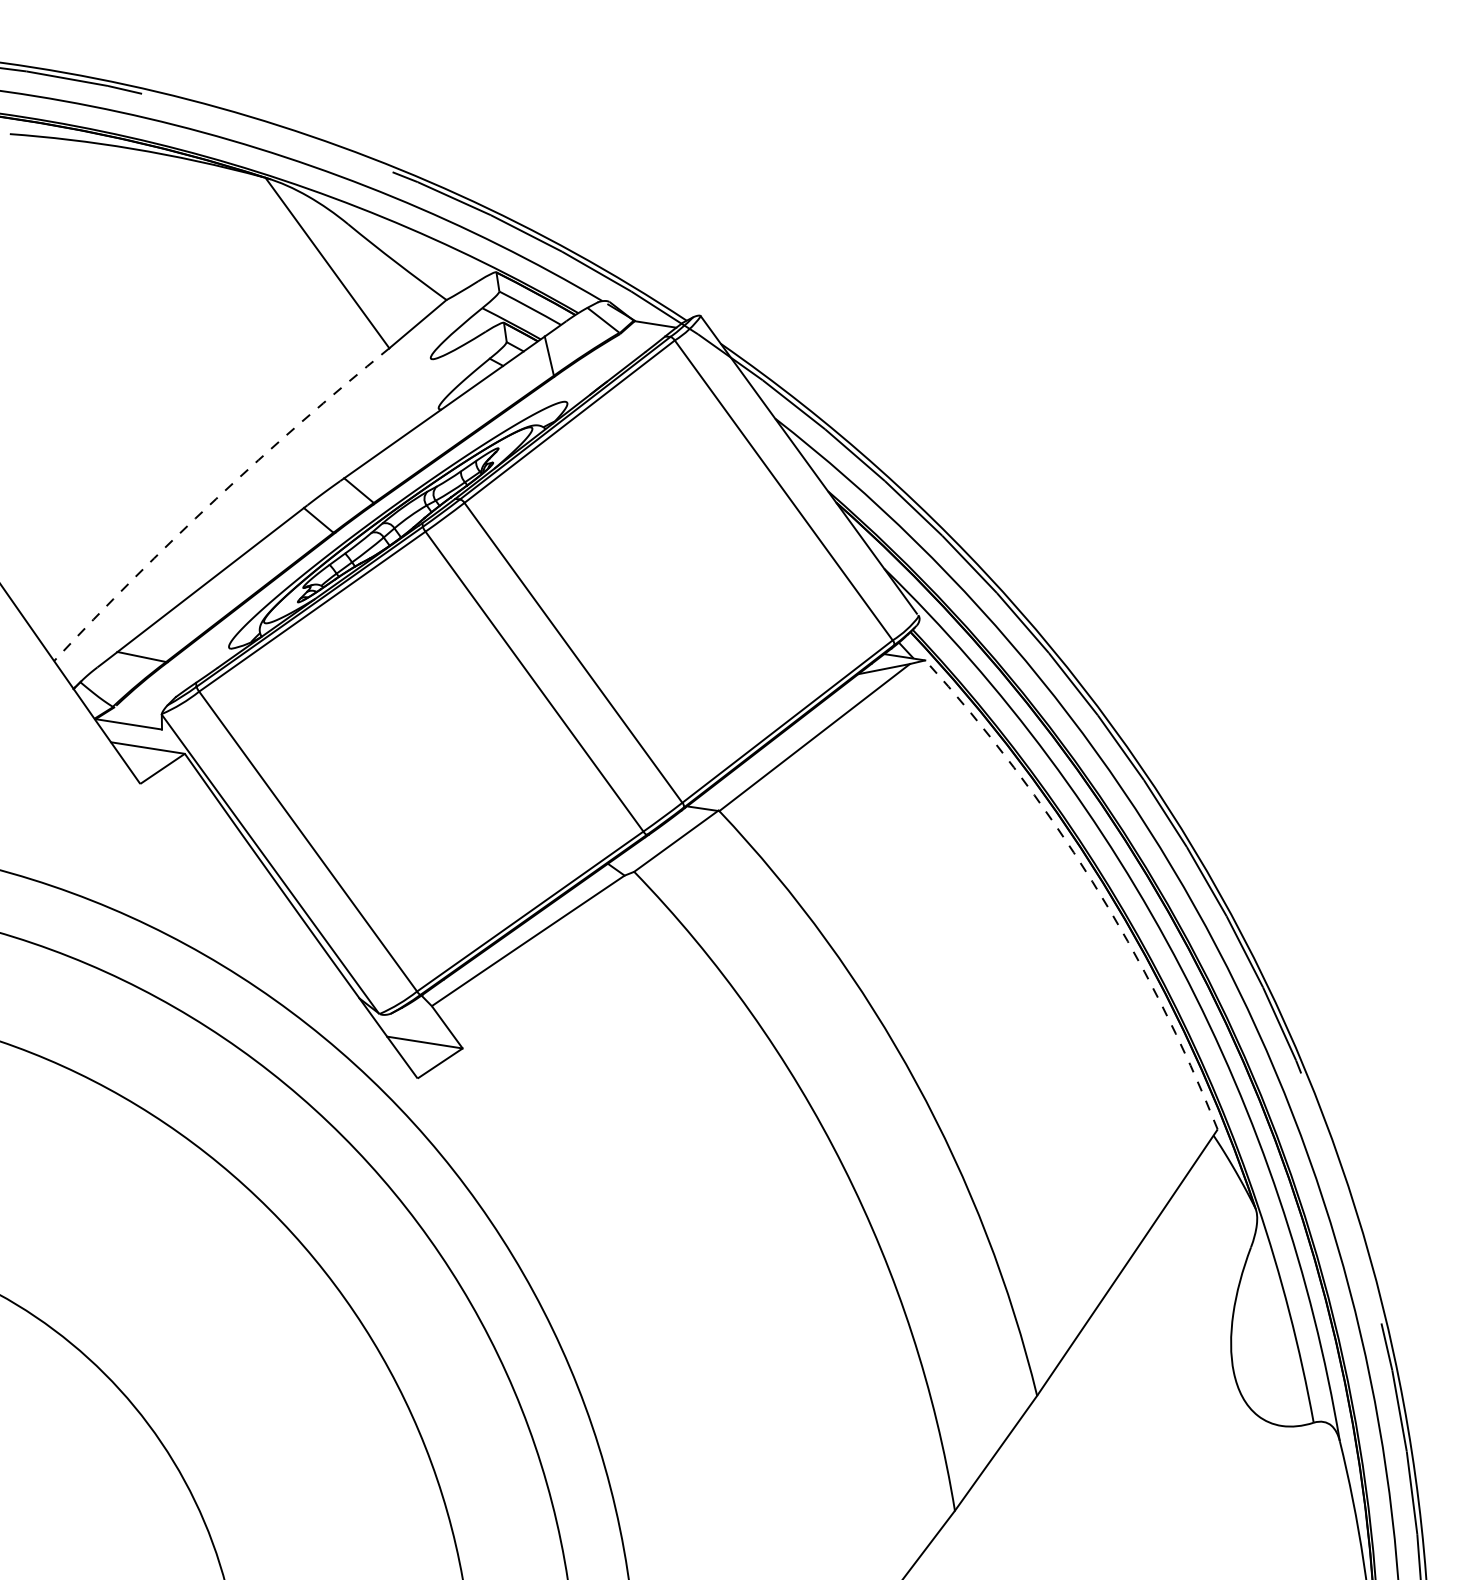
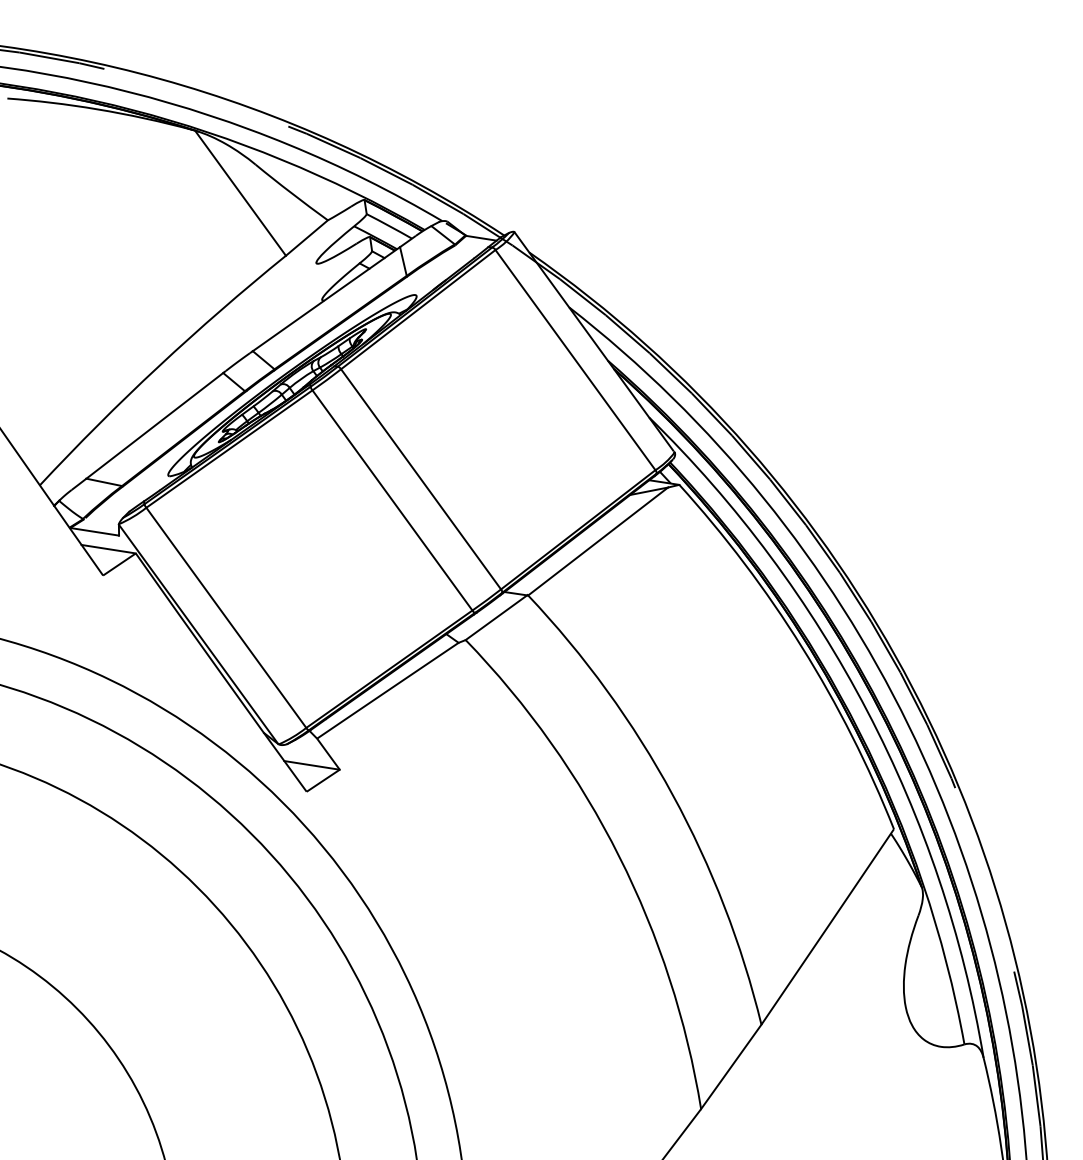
arc: (215, 499) -> (158, 366), dashed -> solid
arc: (1093, 881) -> (802, 647), dashed -> solid

